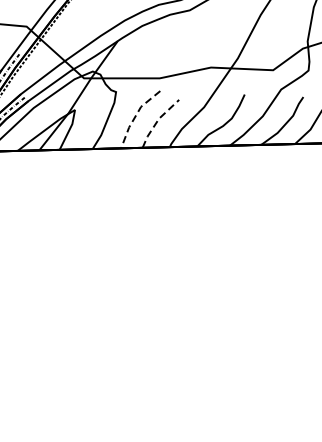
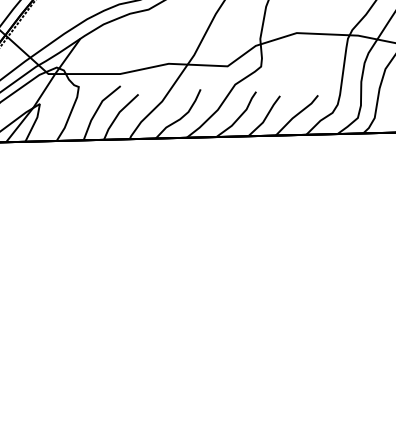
line: (135, 116) -> (97, 110), dashed -> solid
line: (157, 121) -> (118, 114), dashed -> solid

